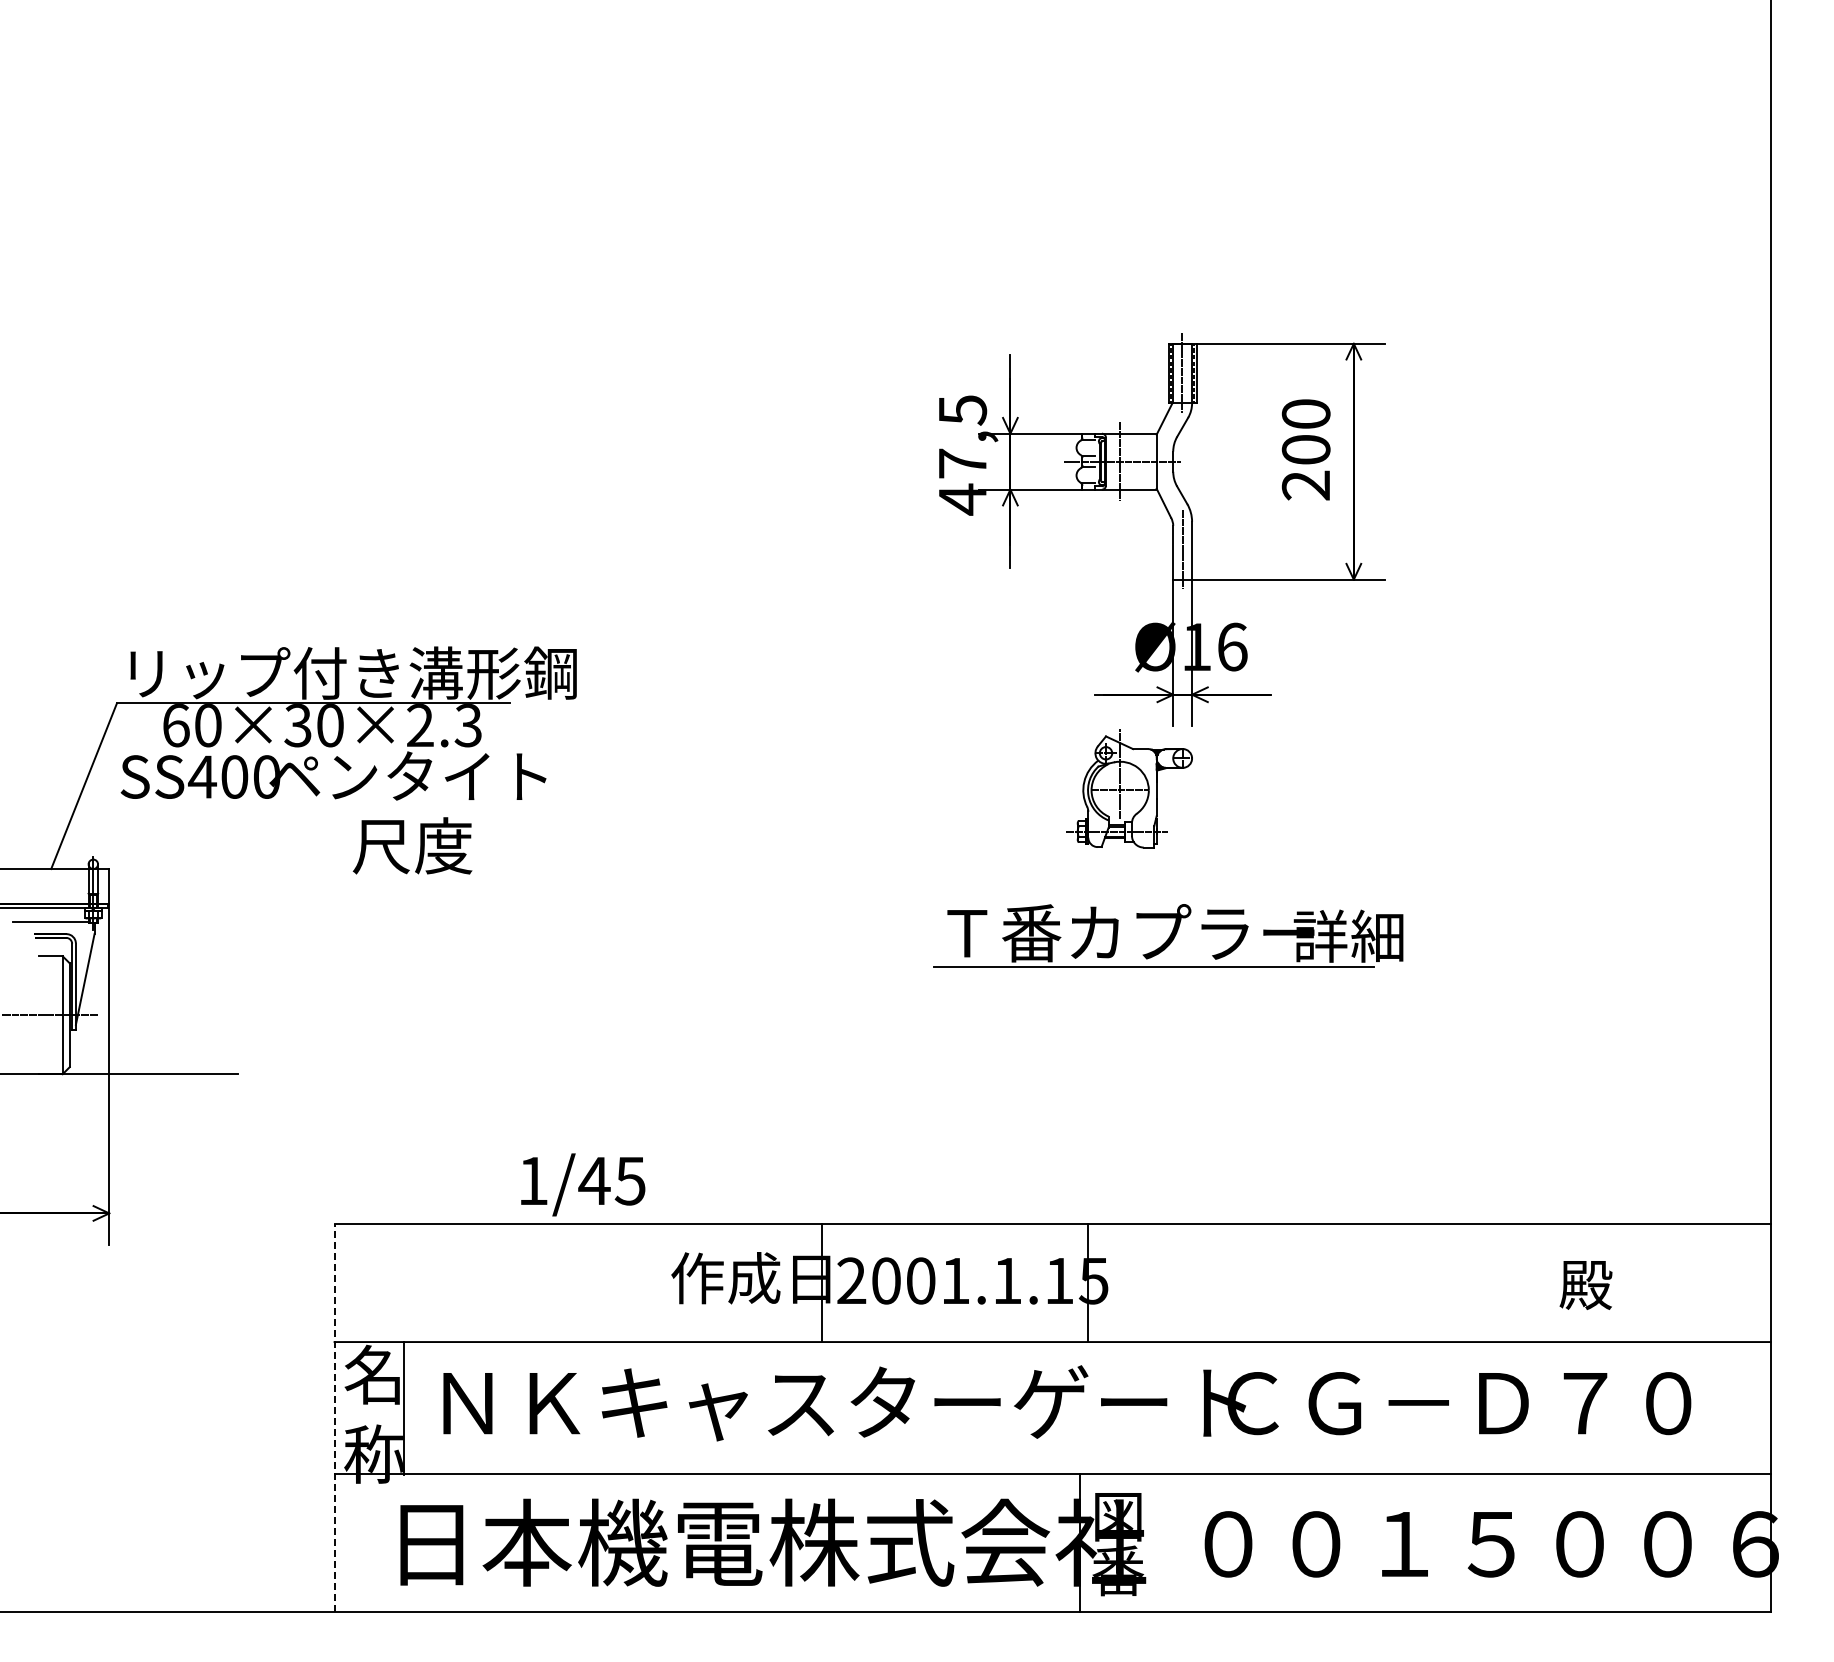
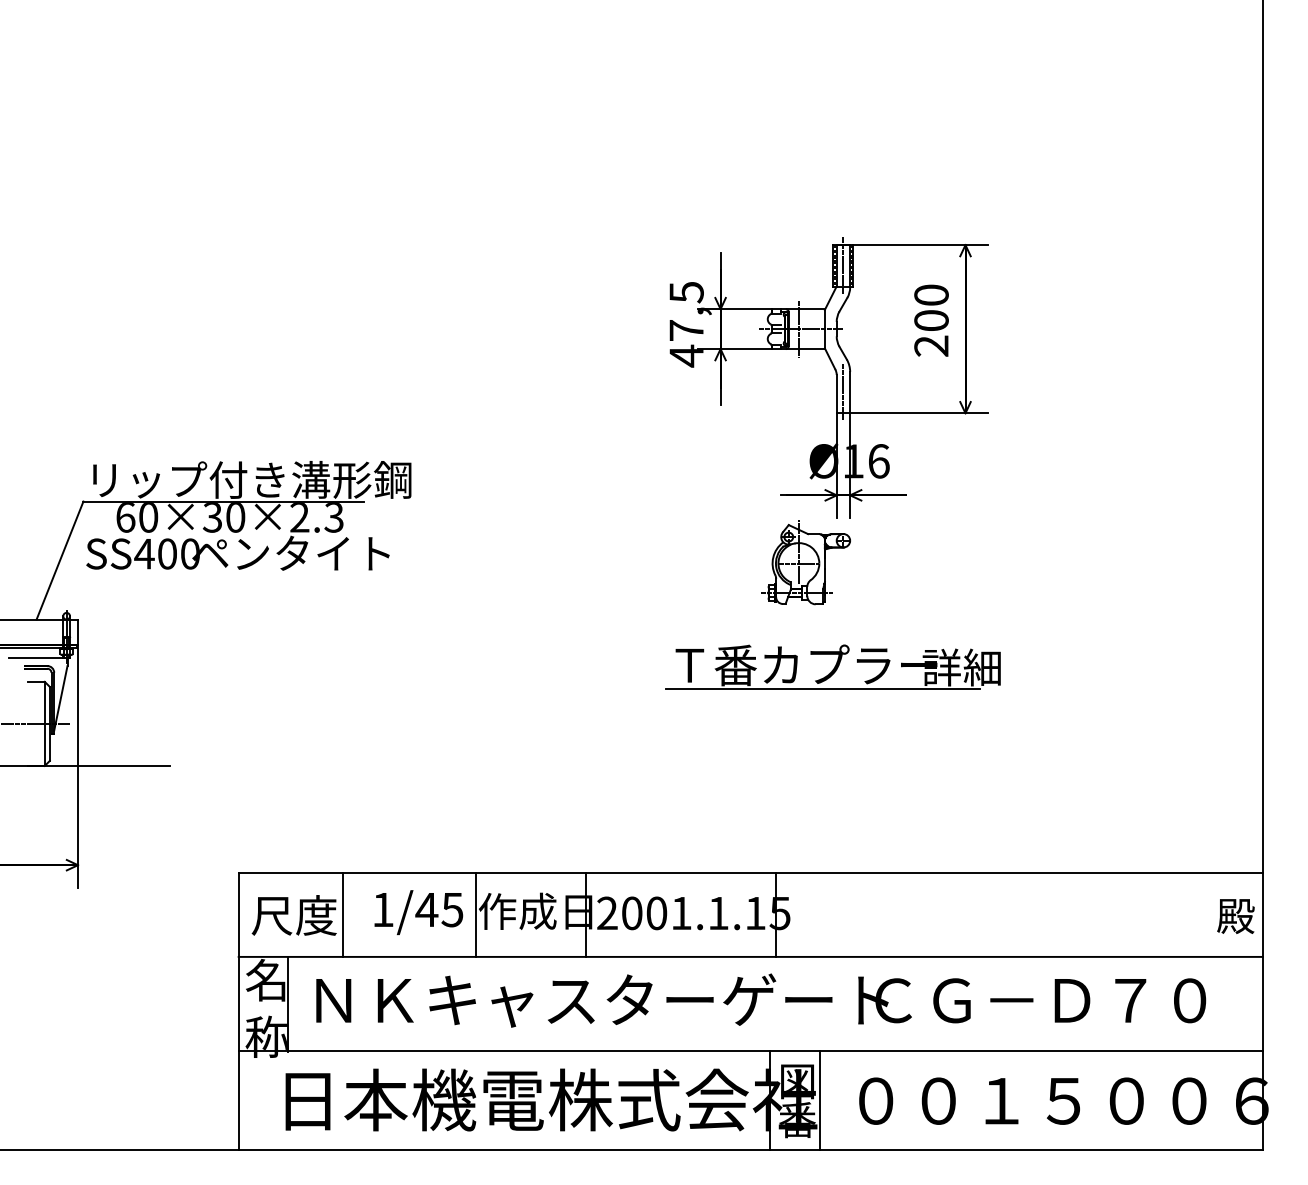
text: (412, 845) -> (294, 915), moved
text: (583, 1184) -> (419, 912), moved
line: (481, 1282) -> (343, 914), added
line: (667, 1282) -> (476, 914), added
text: (1585, 1285) -> (1235, 916), moved
line: (334, 1417) -> (238, 1010), dashed -> solid
line: (1149, 1543) -> (819, 1100), added

